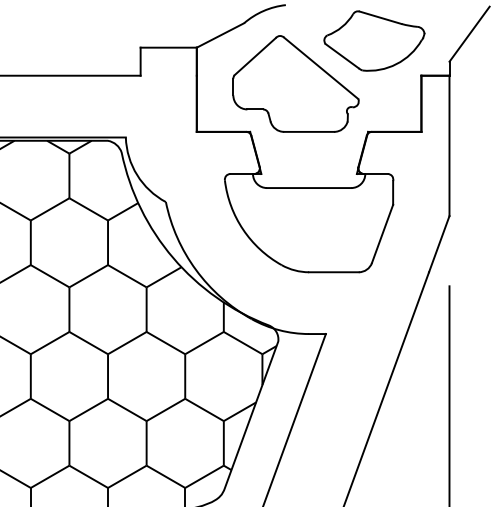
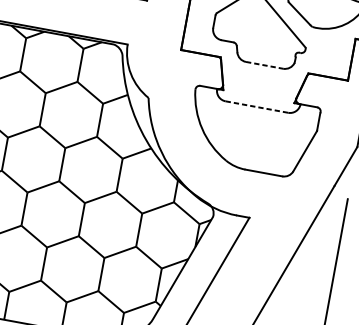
line: (309, 131) -> (264, 65), solid -> dashed
line: (309, 188) -> (257, 107), solid -> dashed

